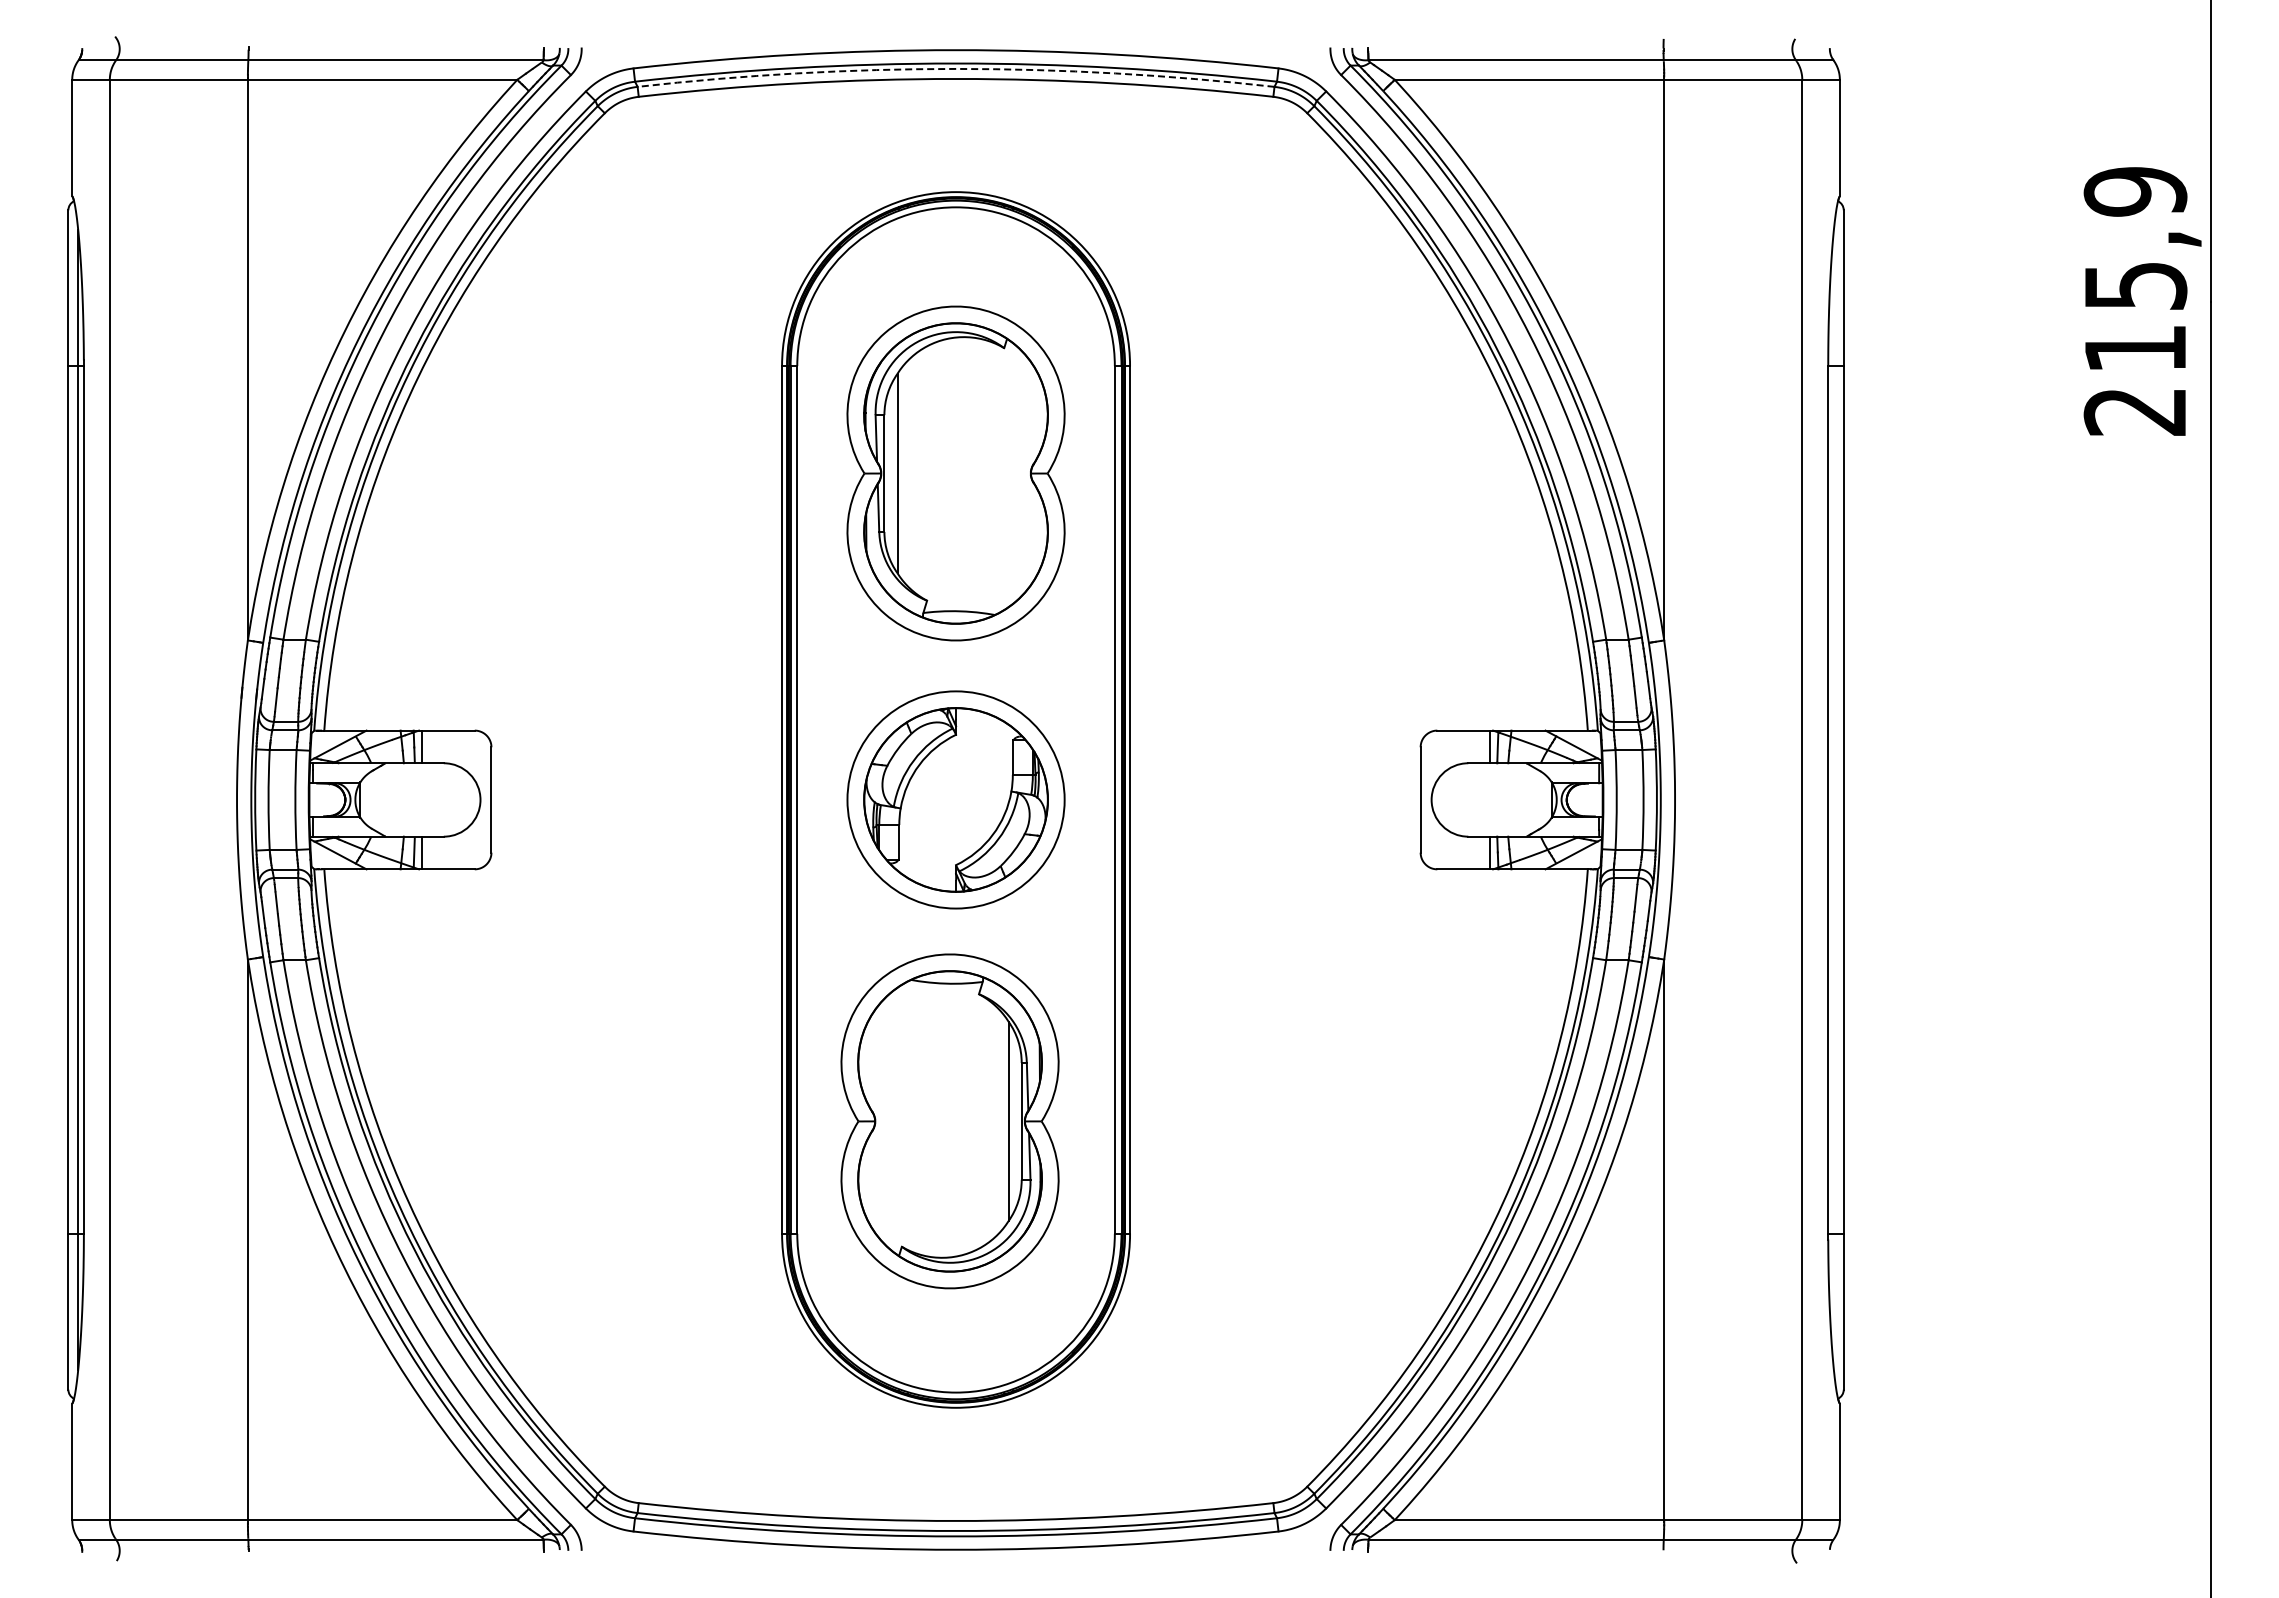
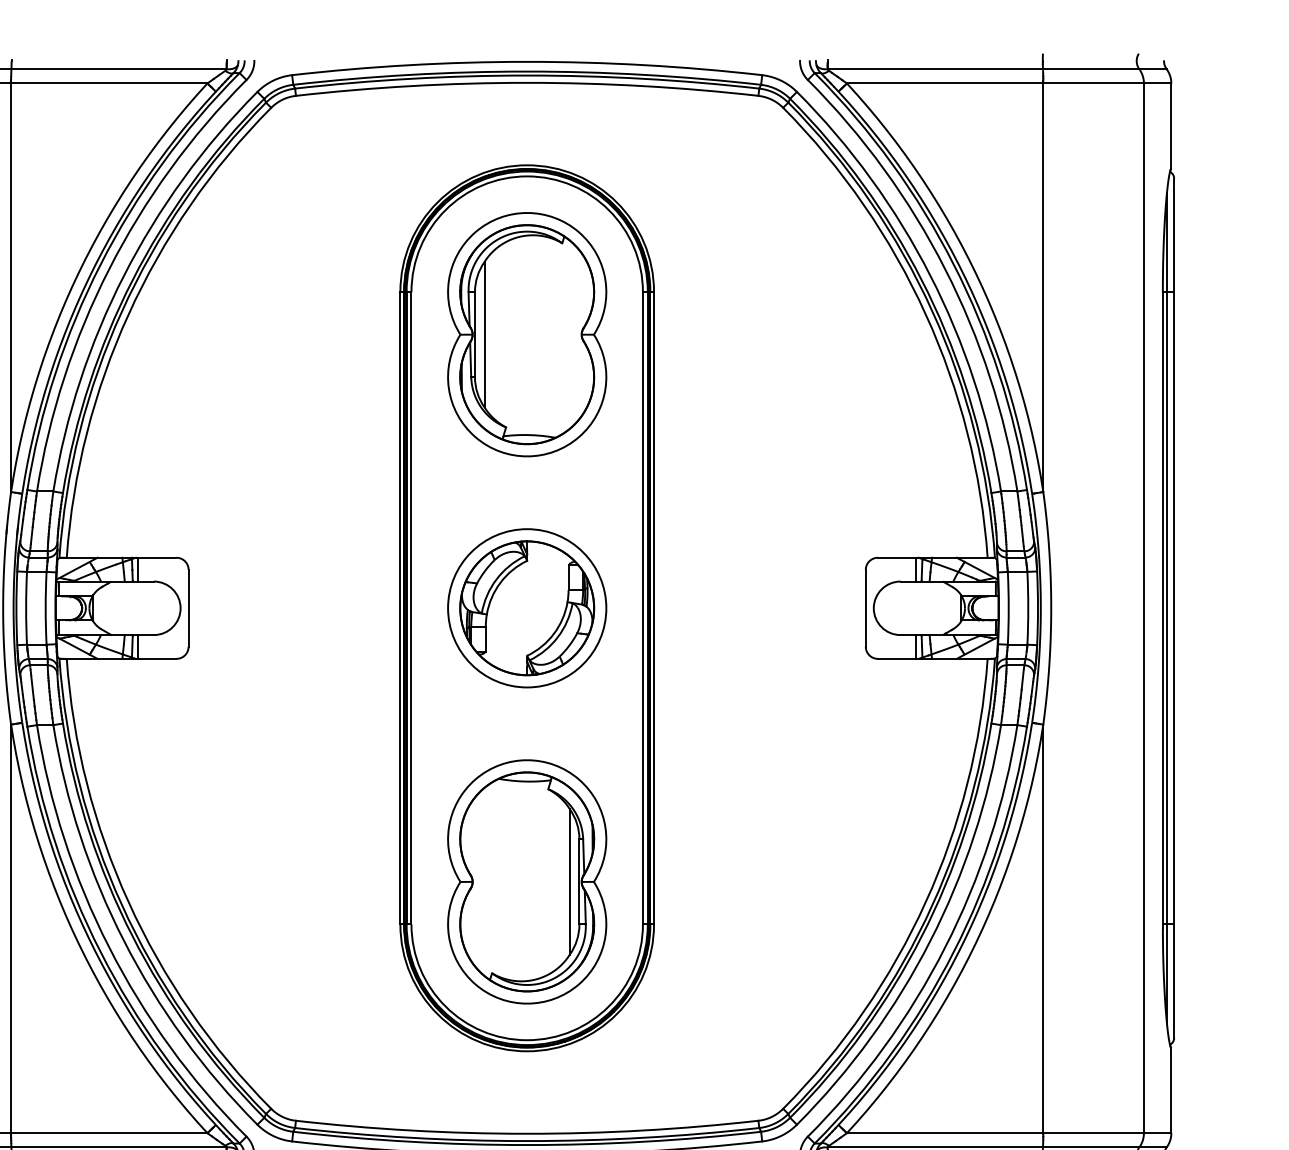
arc: (956, 68) -> (527, 75), dashed -> solid
part: (955, 473) -> (526, 334), moved
line: (1833, 799) -> (1166, 607), added
part: (949, 1121) -> (526, 881), moved

